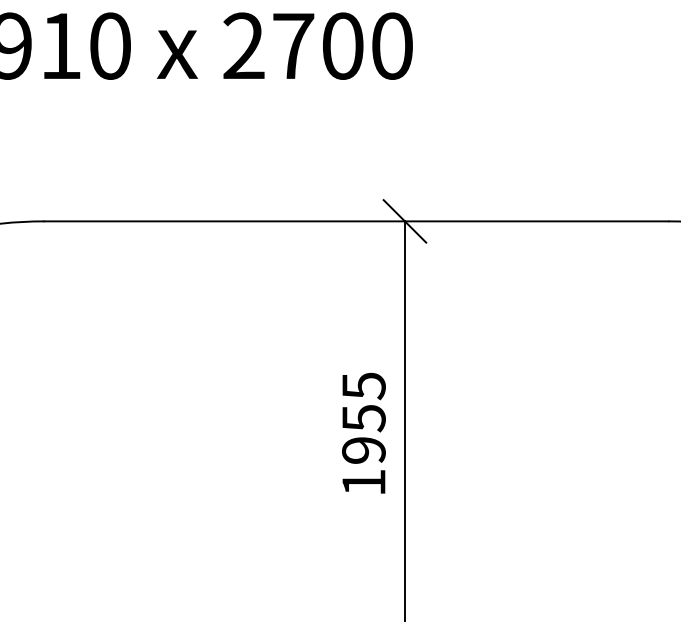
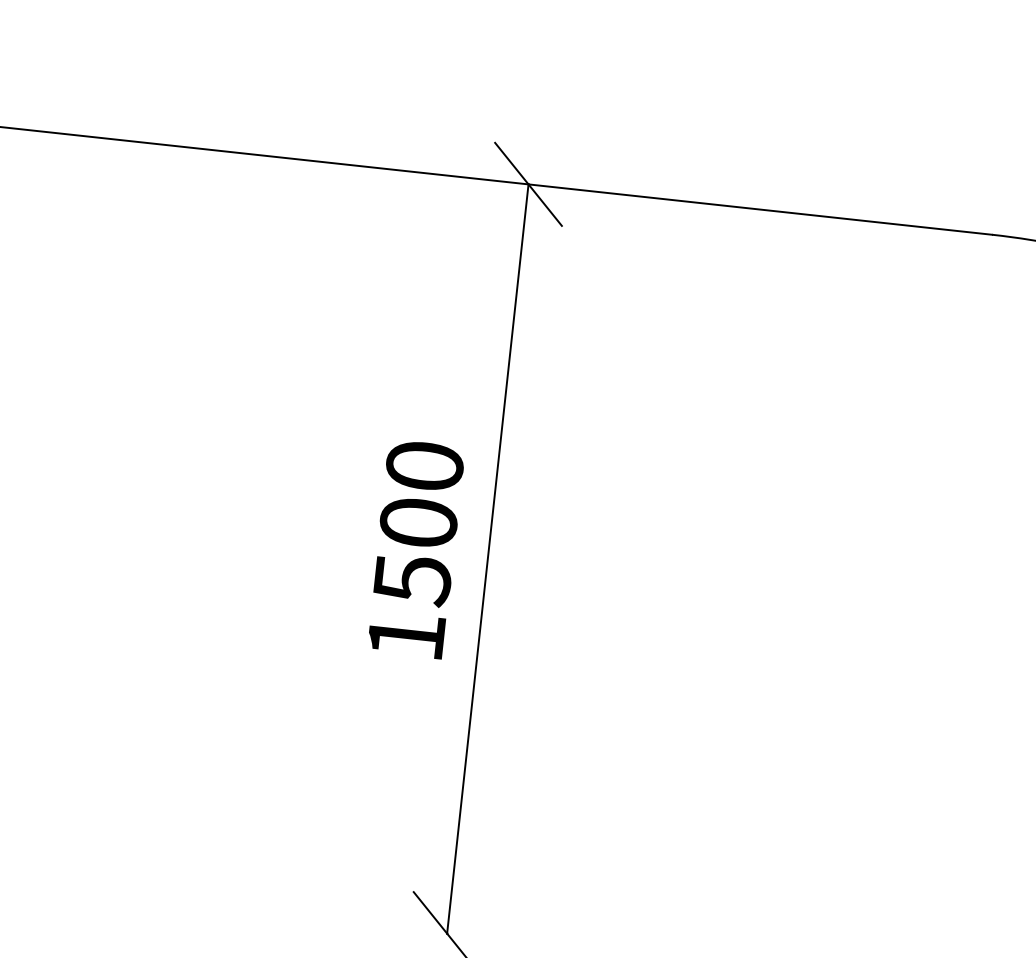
text: (363, 418) -> (417, 523), 1955 -> 1500

